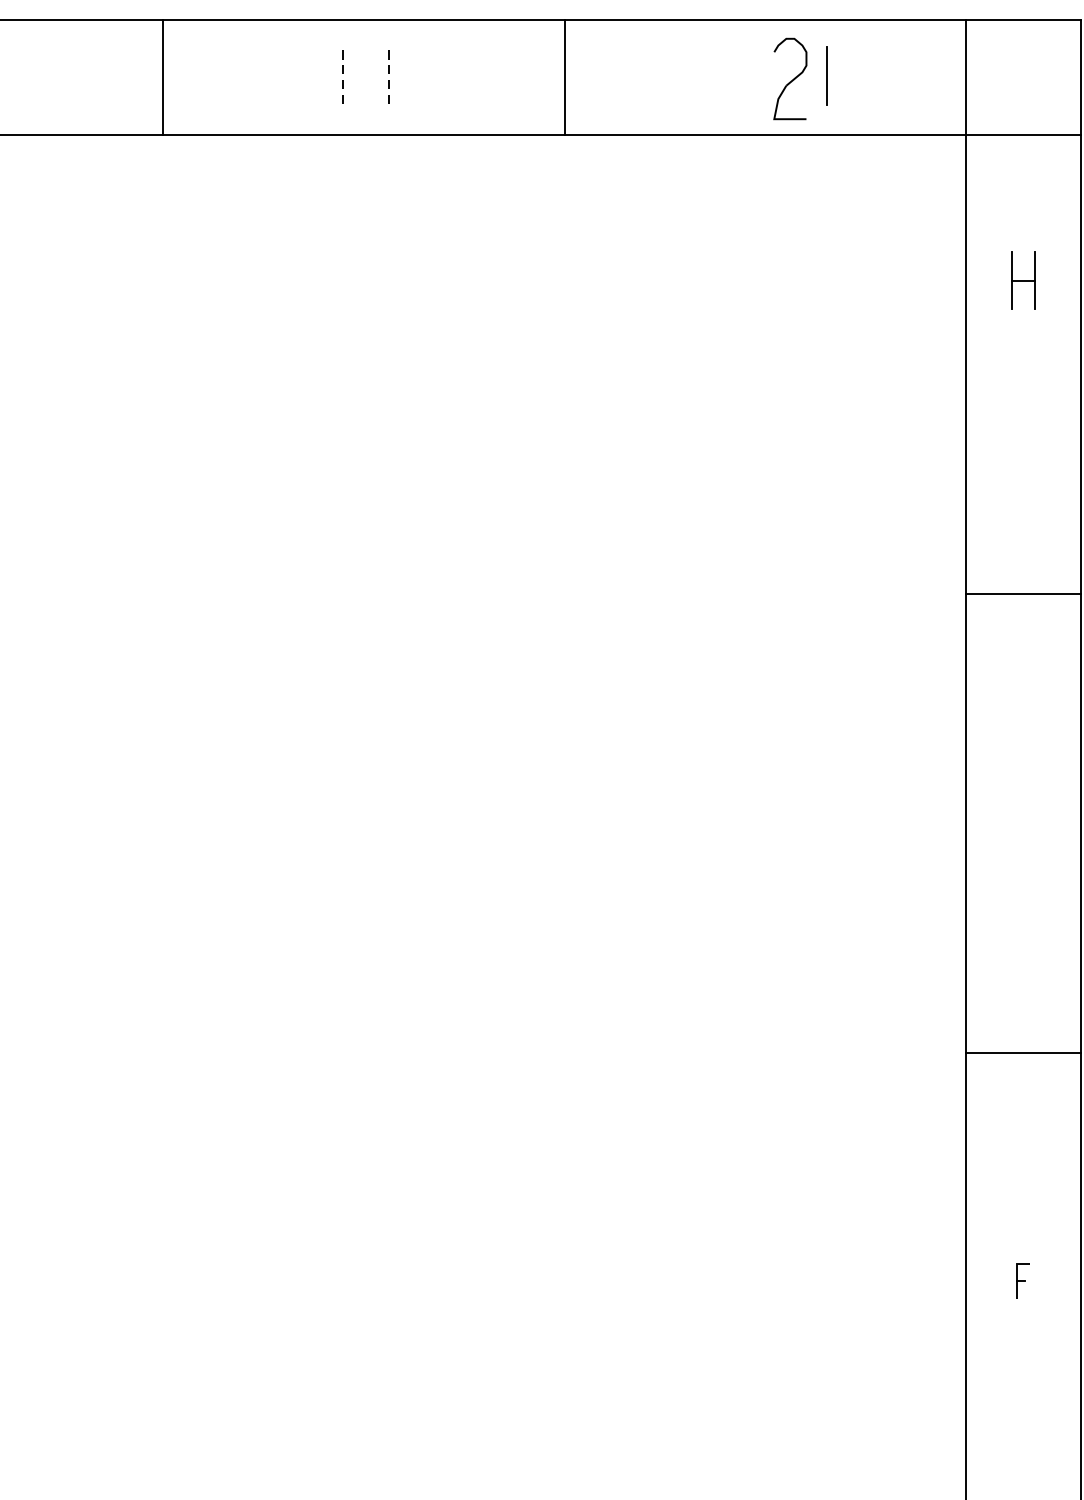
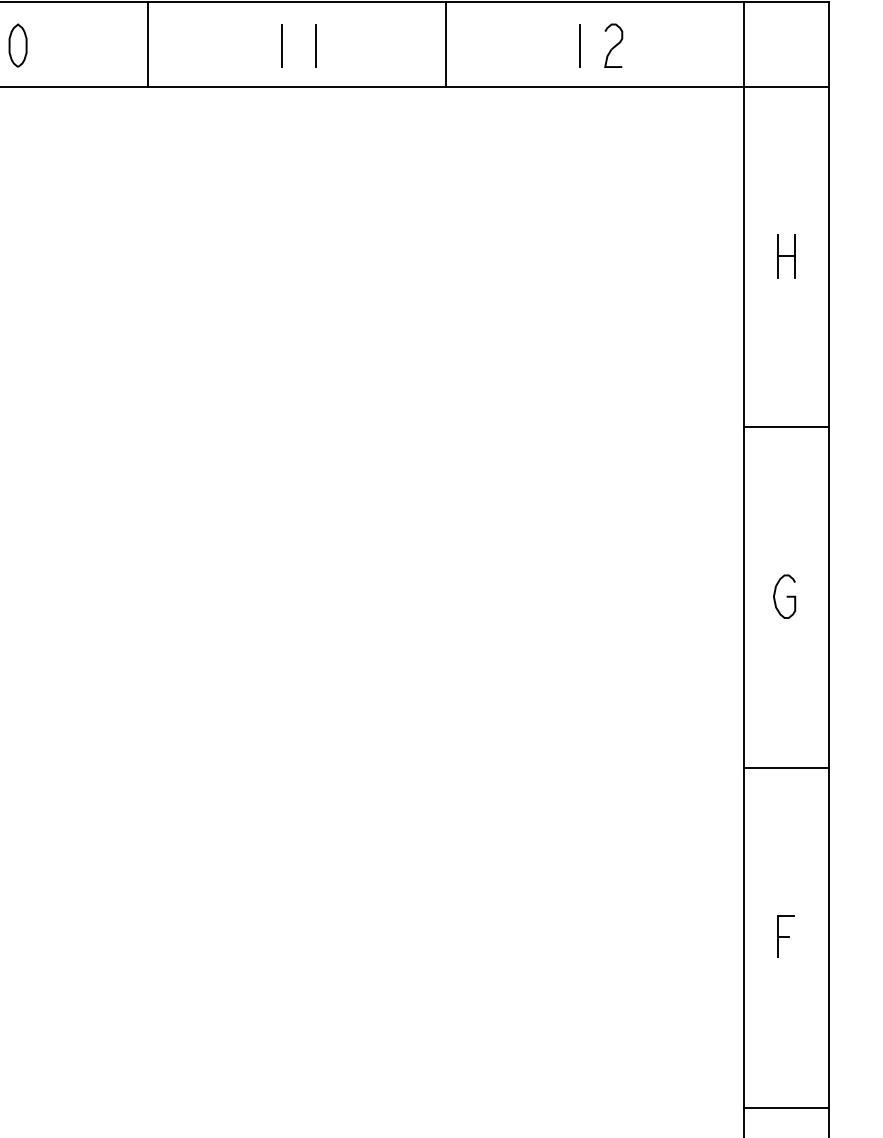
line: (826, 75) -> (579, 45), moved
part: (790, 78) -> (613, 45), size x0.71
line: (342, 79) -> (281, 46), dashed -> solid
line: (388, 79) -> (315, 46), dashed -> solid
part: (1023, 280) -> (786, 256), moved
part: (1020, 822) -> (784, 596), added
part: (1022, 1280) -> (785, 936), size x1.67

